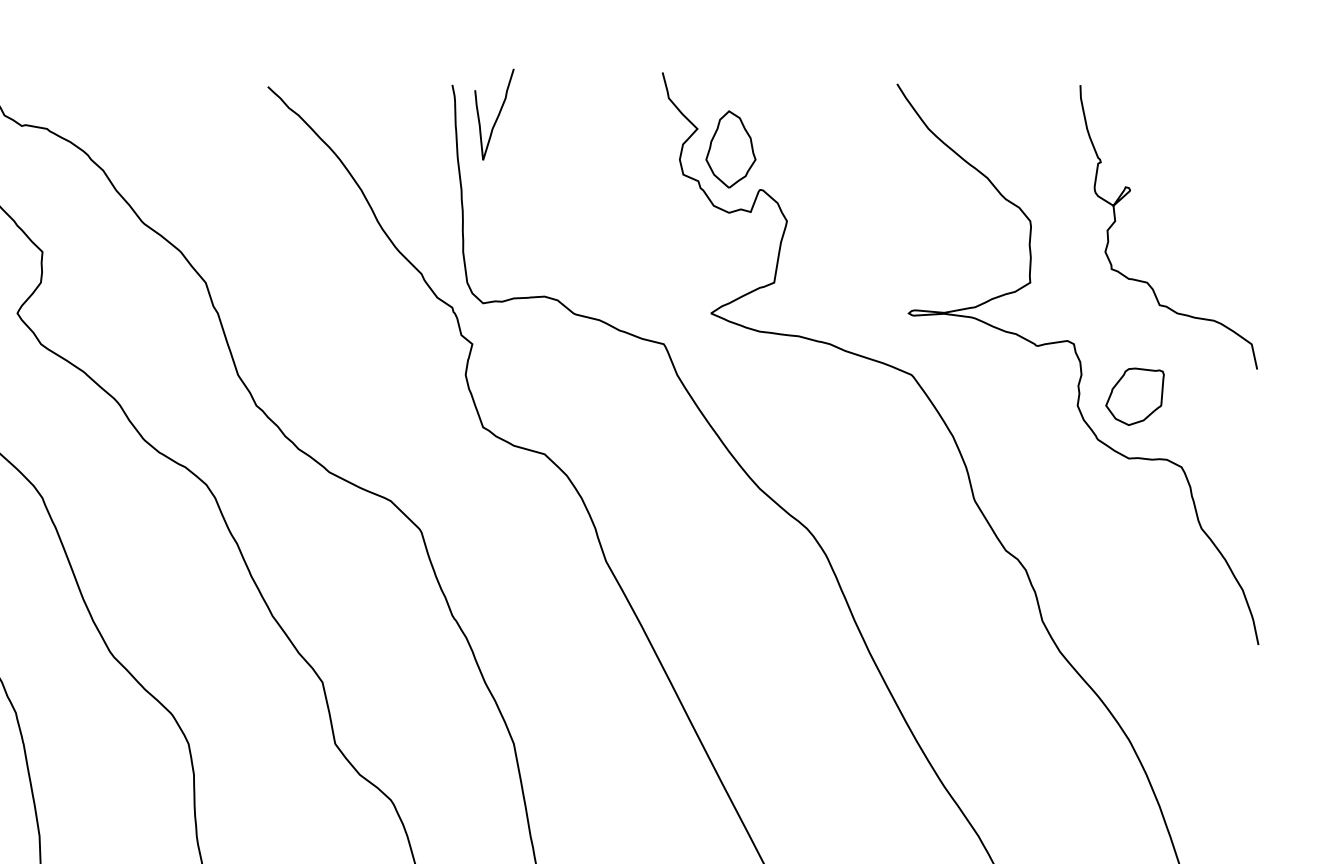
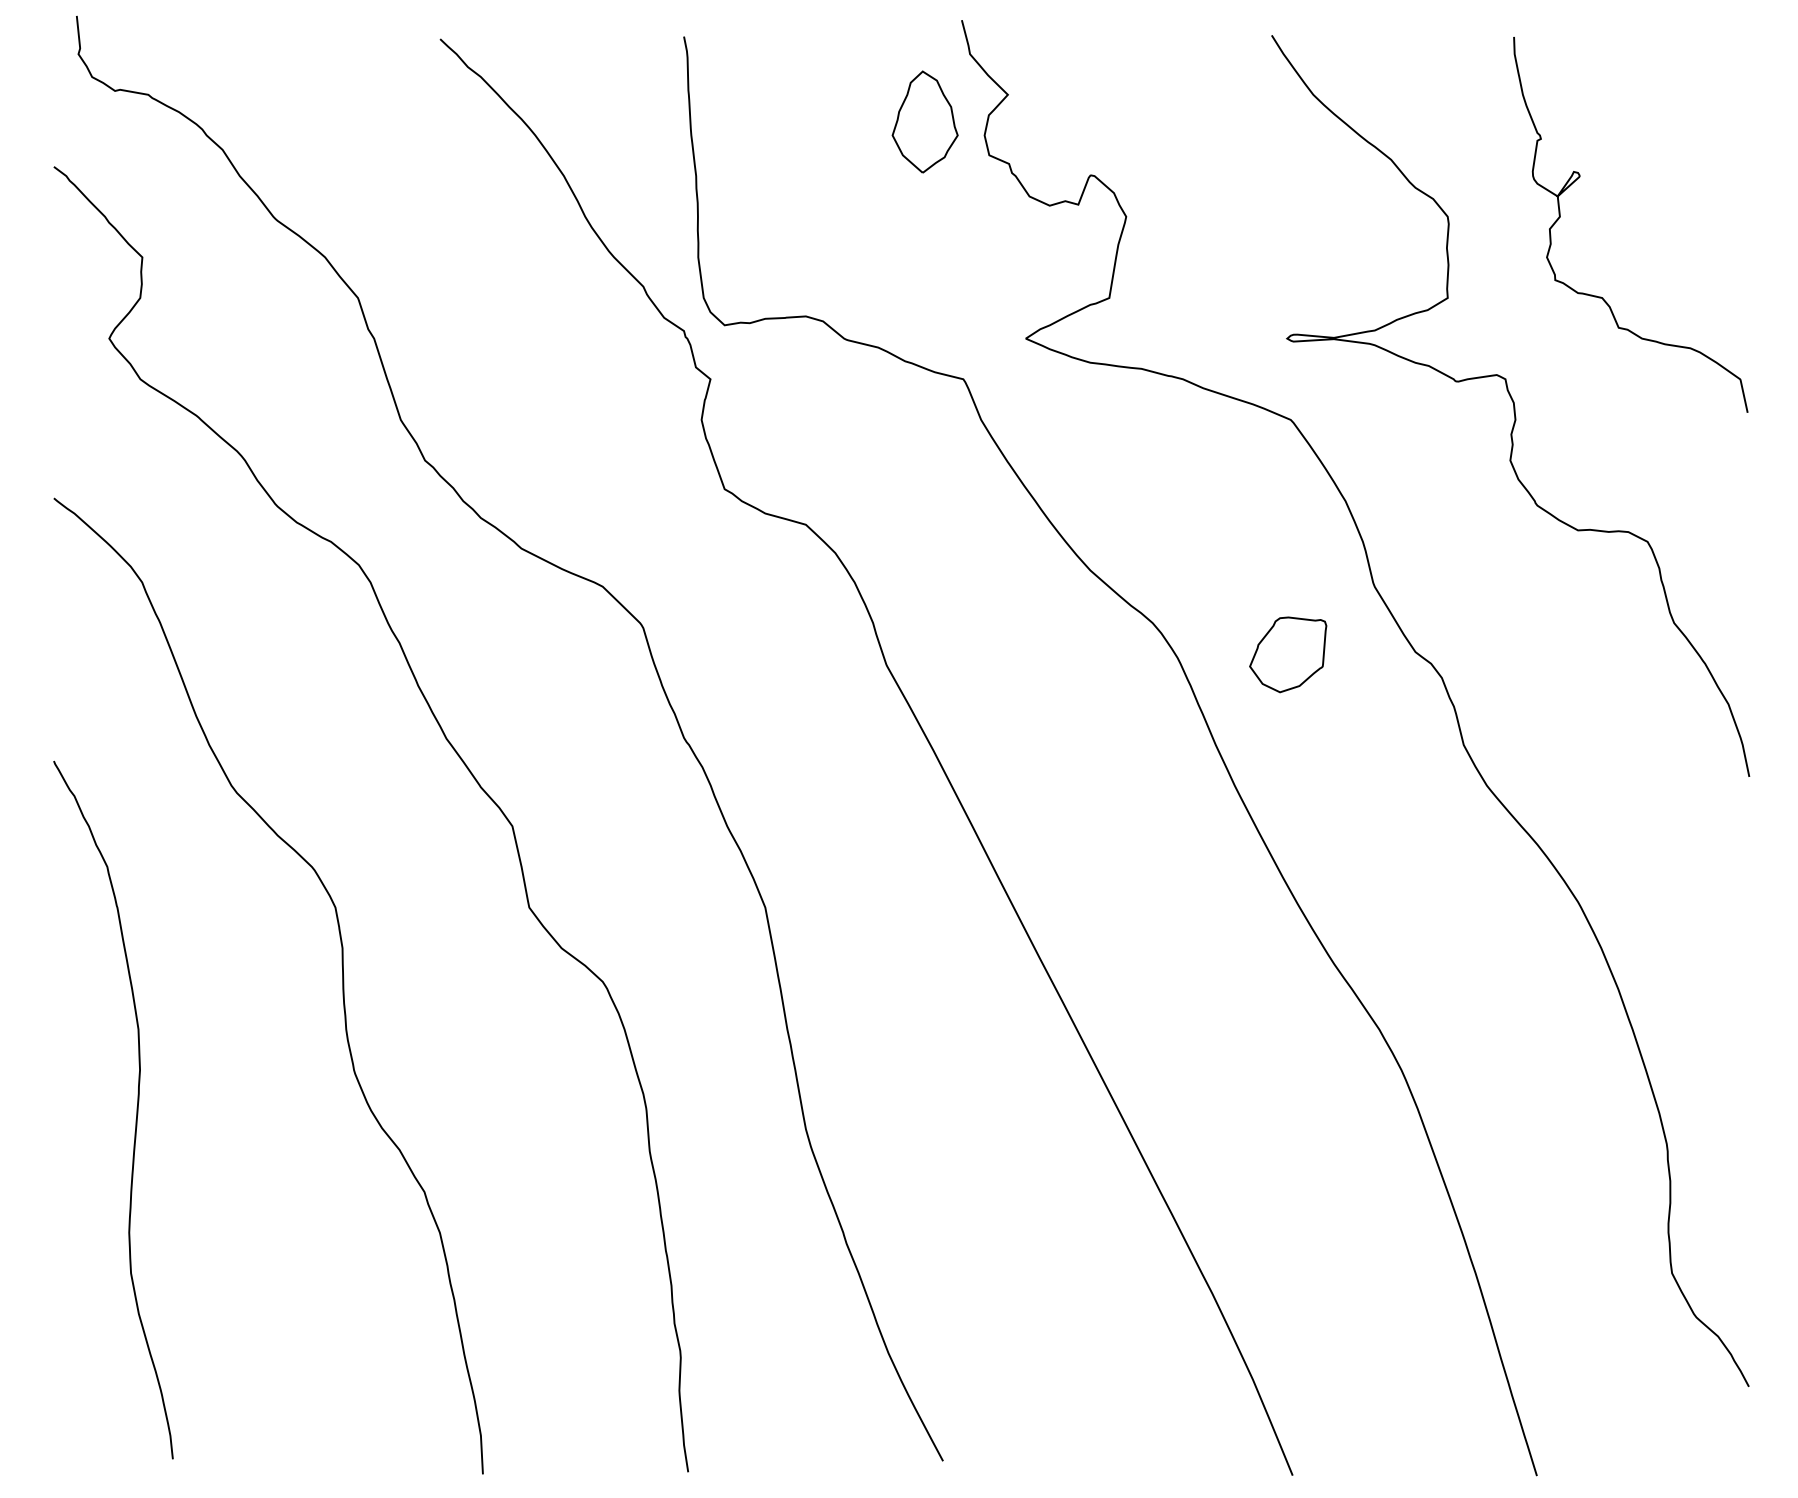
curve: (498, 114) -> (744, 75), removed
part: (730, 149) -> (924, 121), moved
part: (1135, 396) -> (1288, 654), moved

